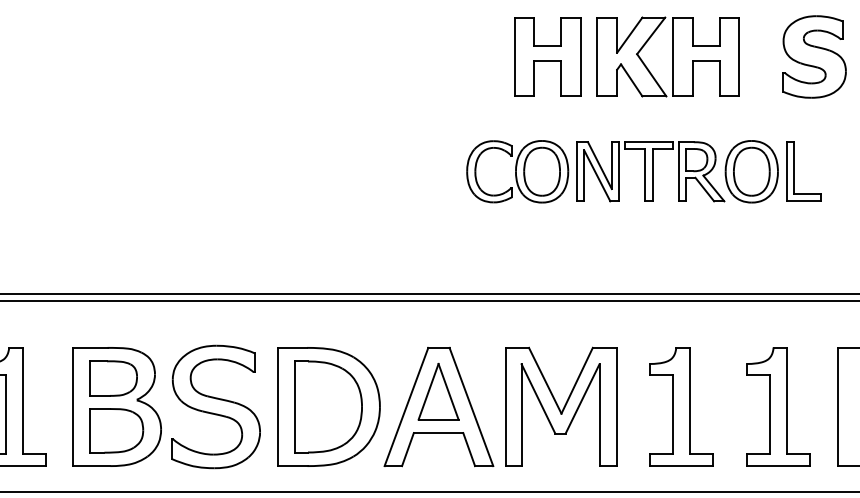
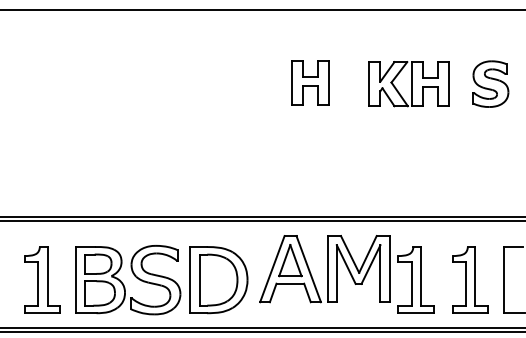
part: (547, 55) -> (310, 82), moved
part: (642, 171) -> (394, 148), removed
part: (499, 407) -> (324, 269), moved

